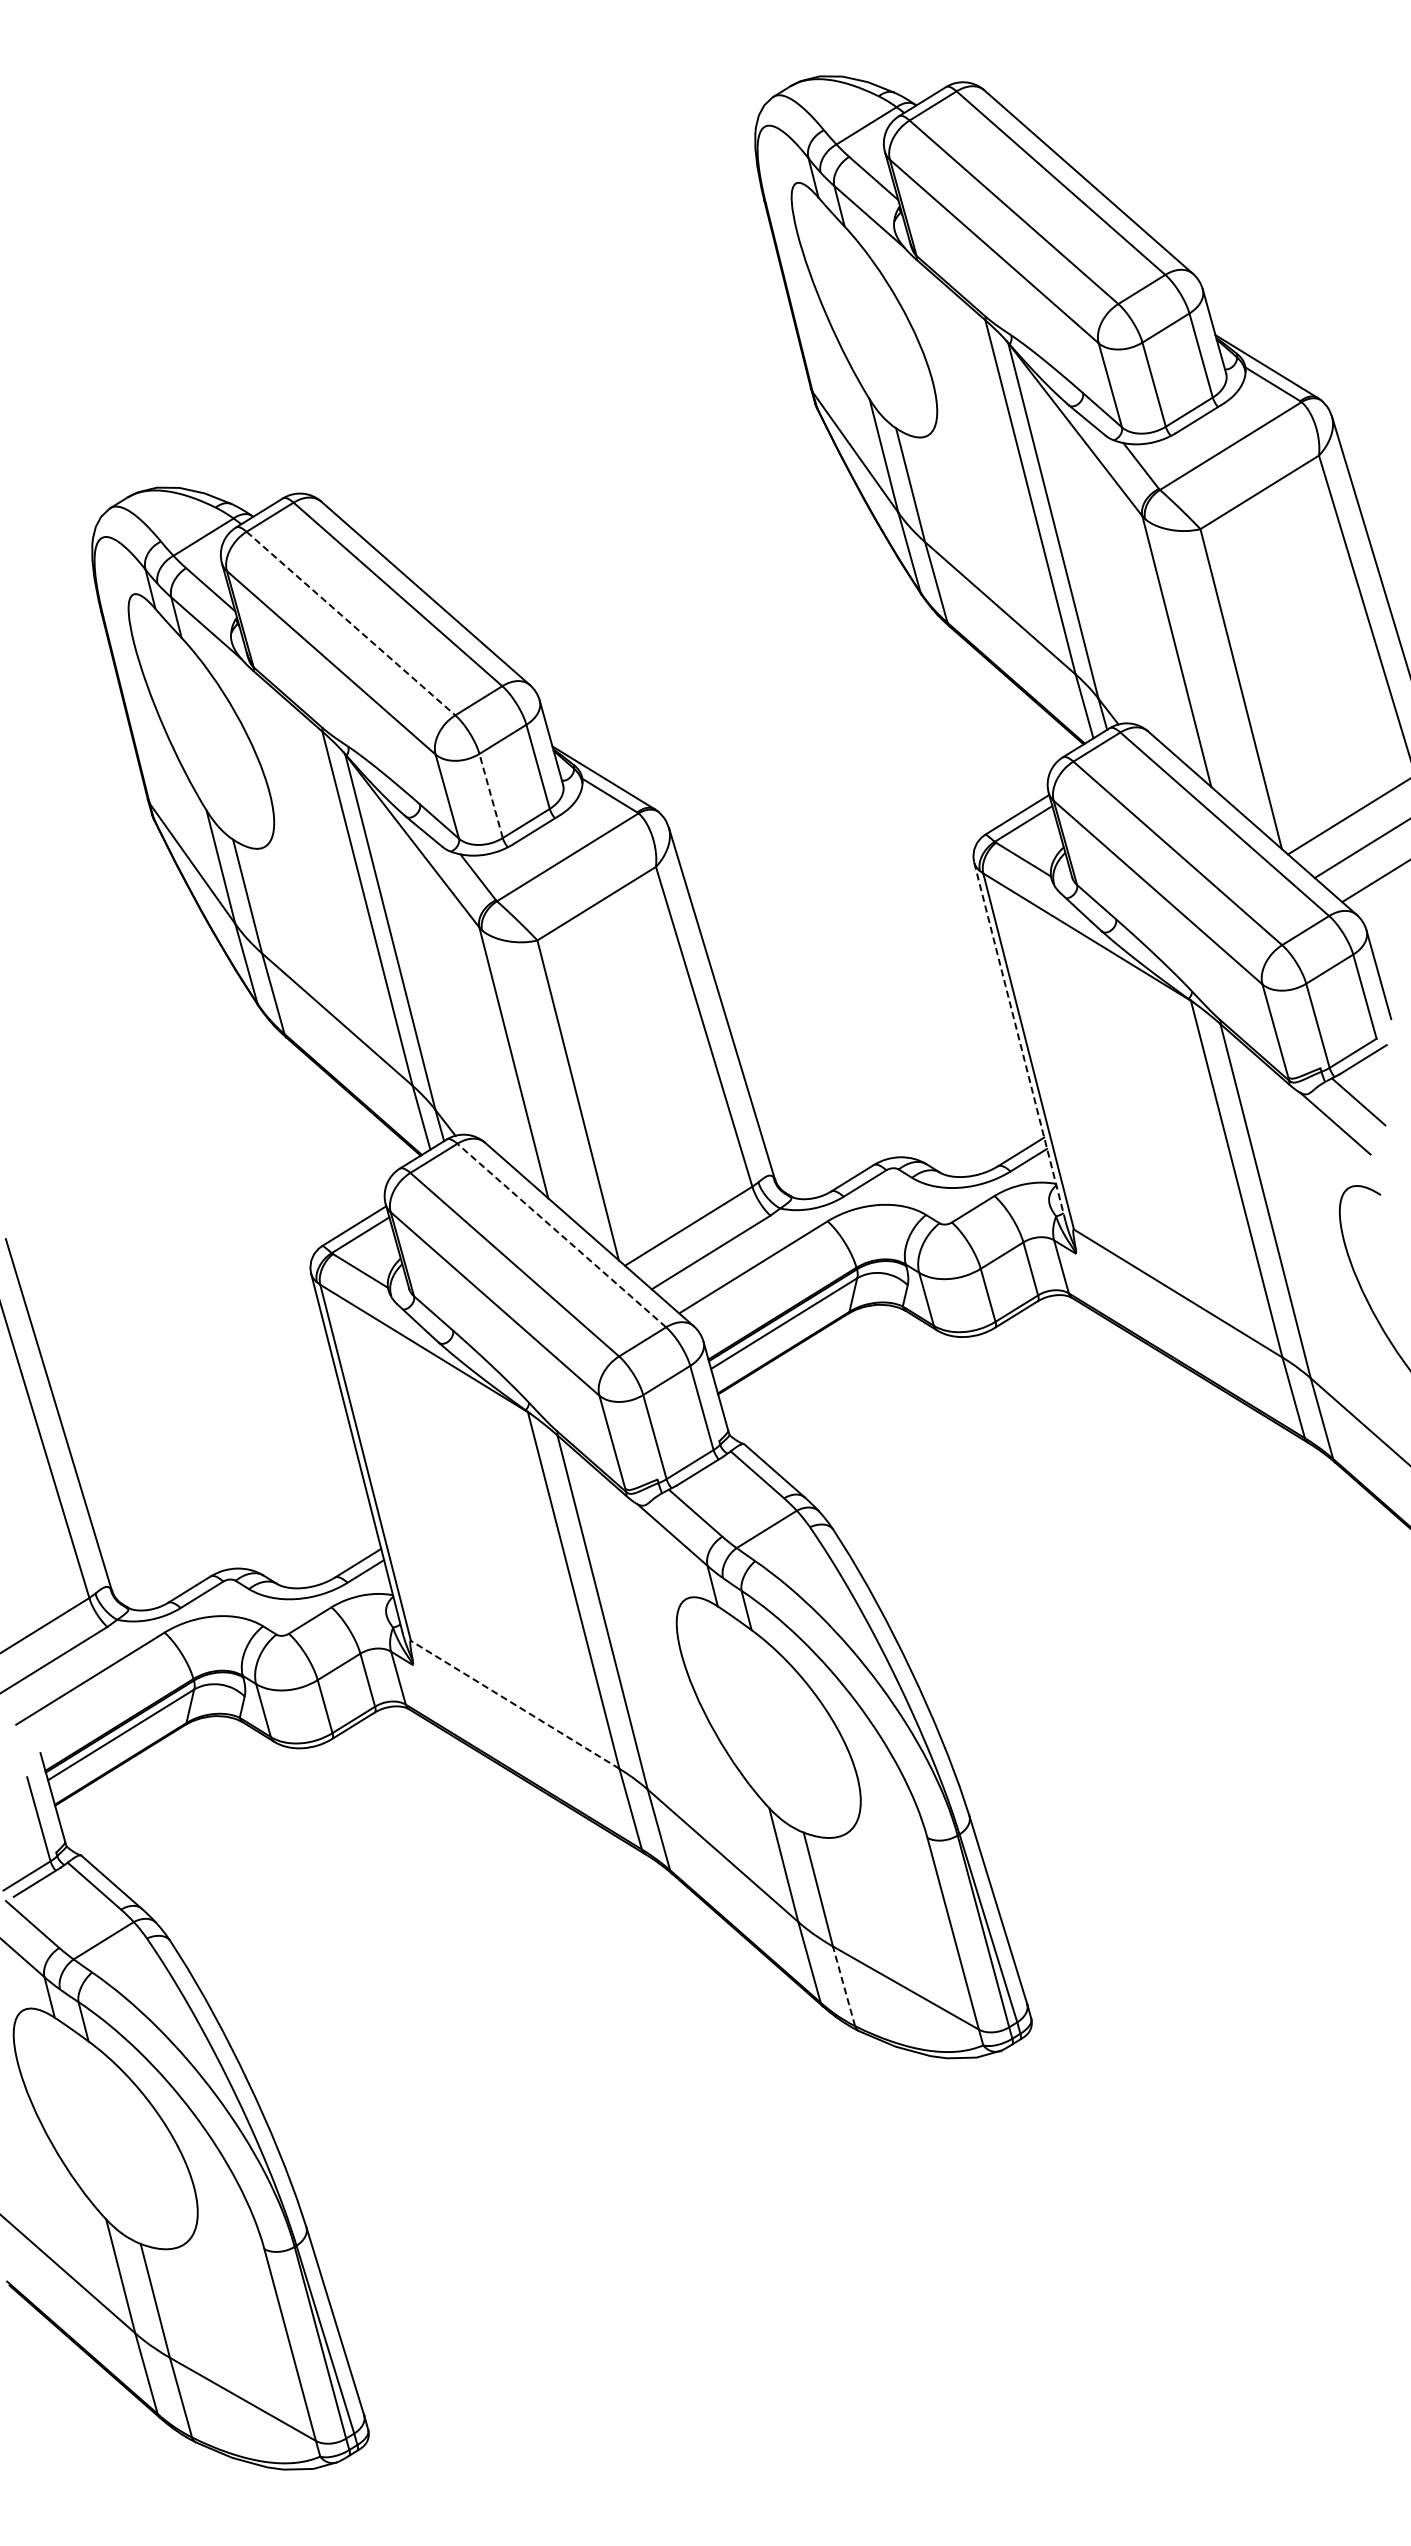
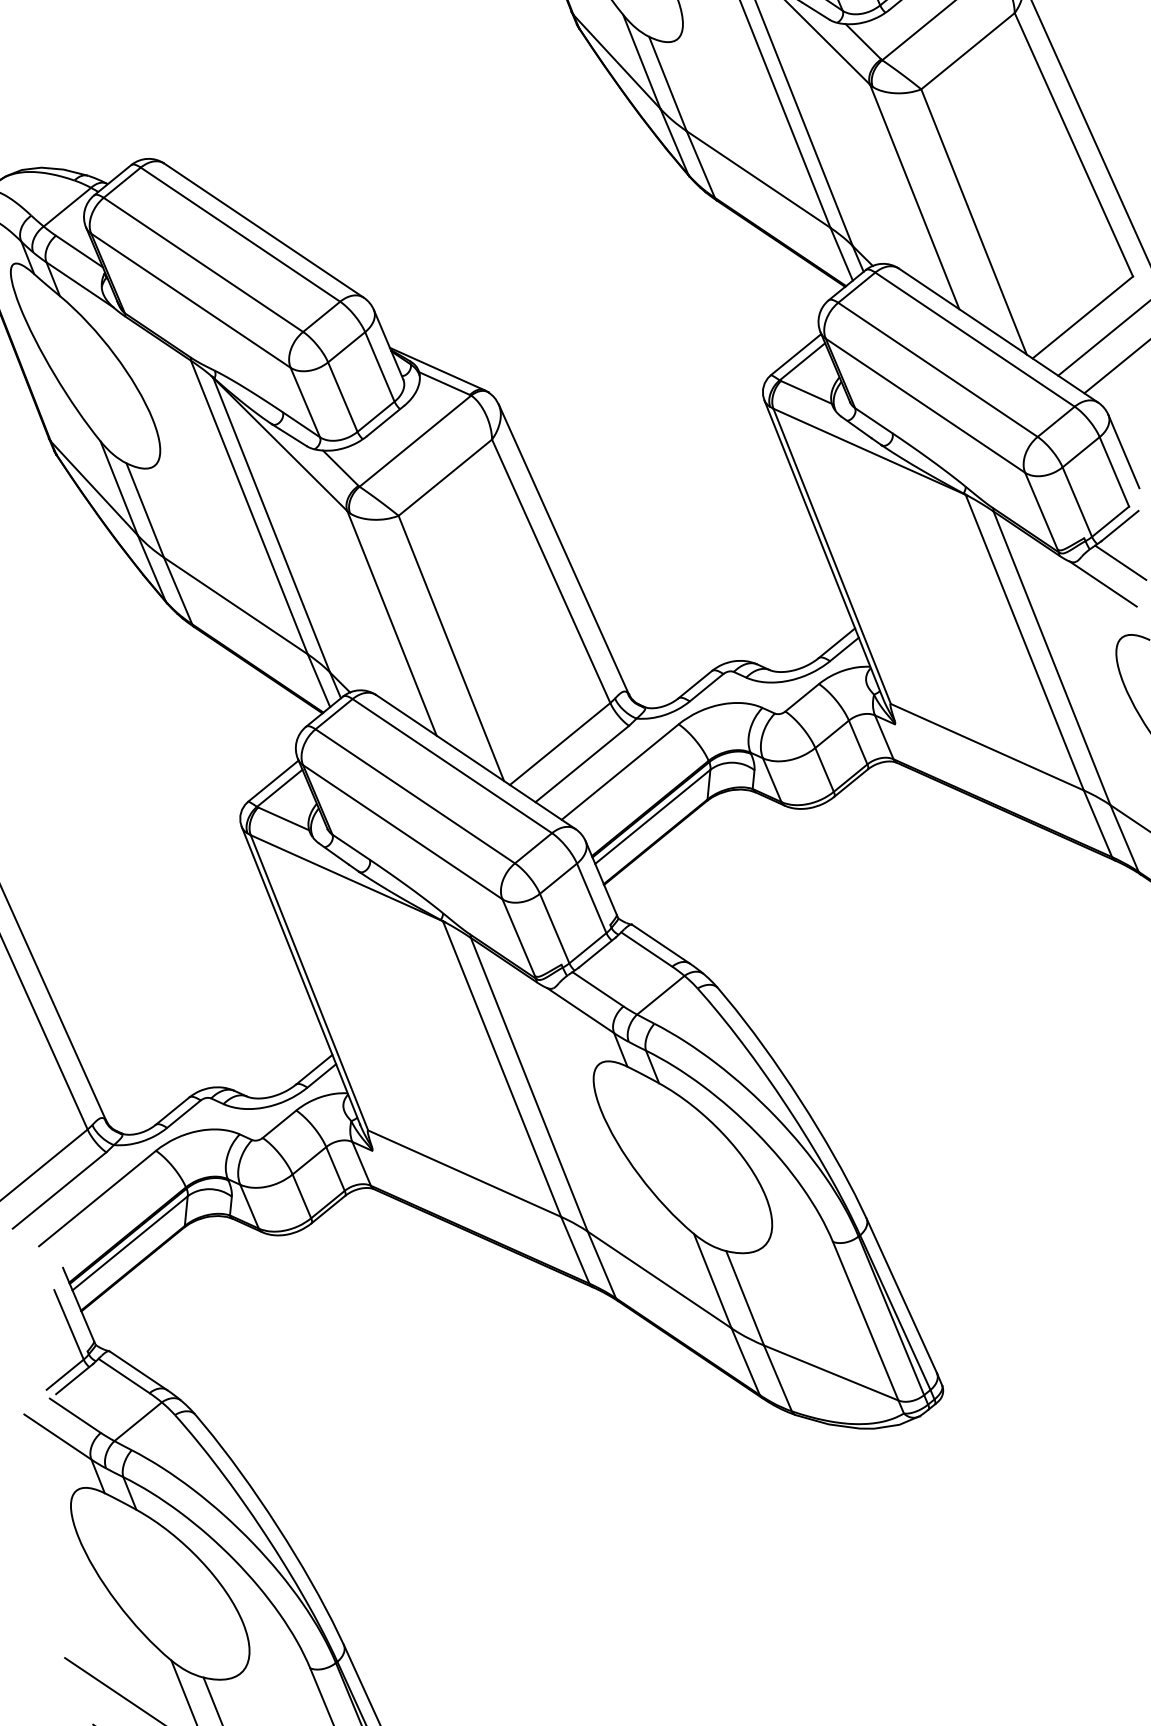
line: (350, 623) -> (203, 264), dashed -> solid
line: (491, 796) -> (343, 397), dashed -> solid
line: (1019, 1041) -> (823, 548), dashed -> solid
line: (561, 1235) -> (452, 766), dashed -> solid
line: (514, 1704) -> (464, 1173), dashed -> solid
line: (843, 1985) -> (777, 1377), dashed -> solid

